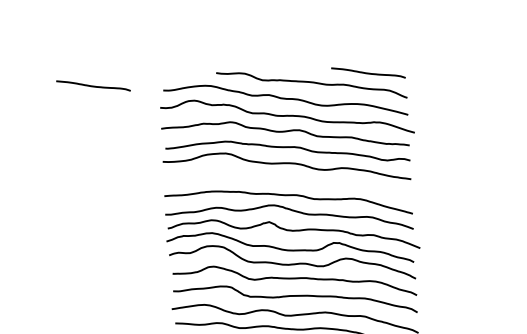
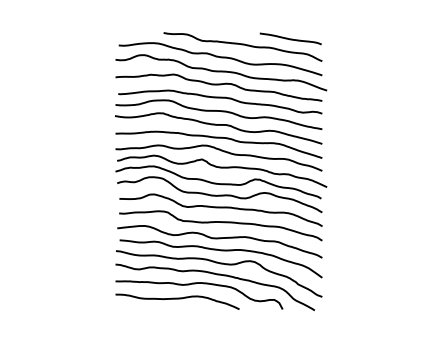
curve: (93, 85) -> (60, 38), removed
curve: (286, 180) -> (218, 125), added

